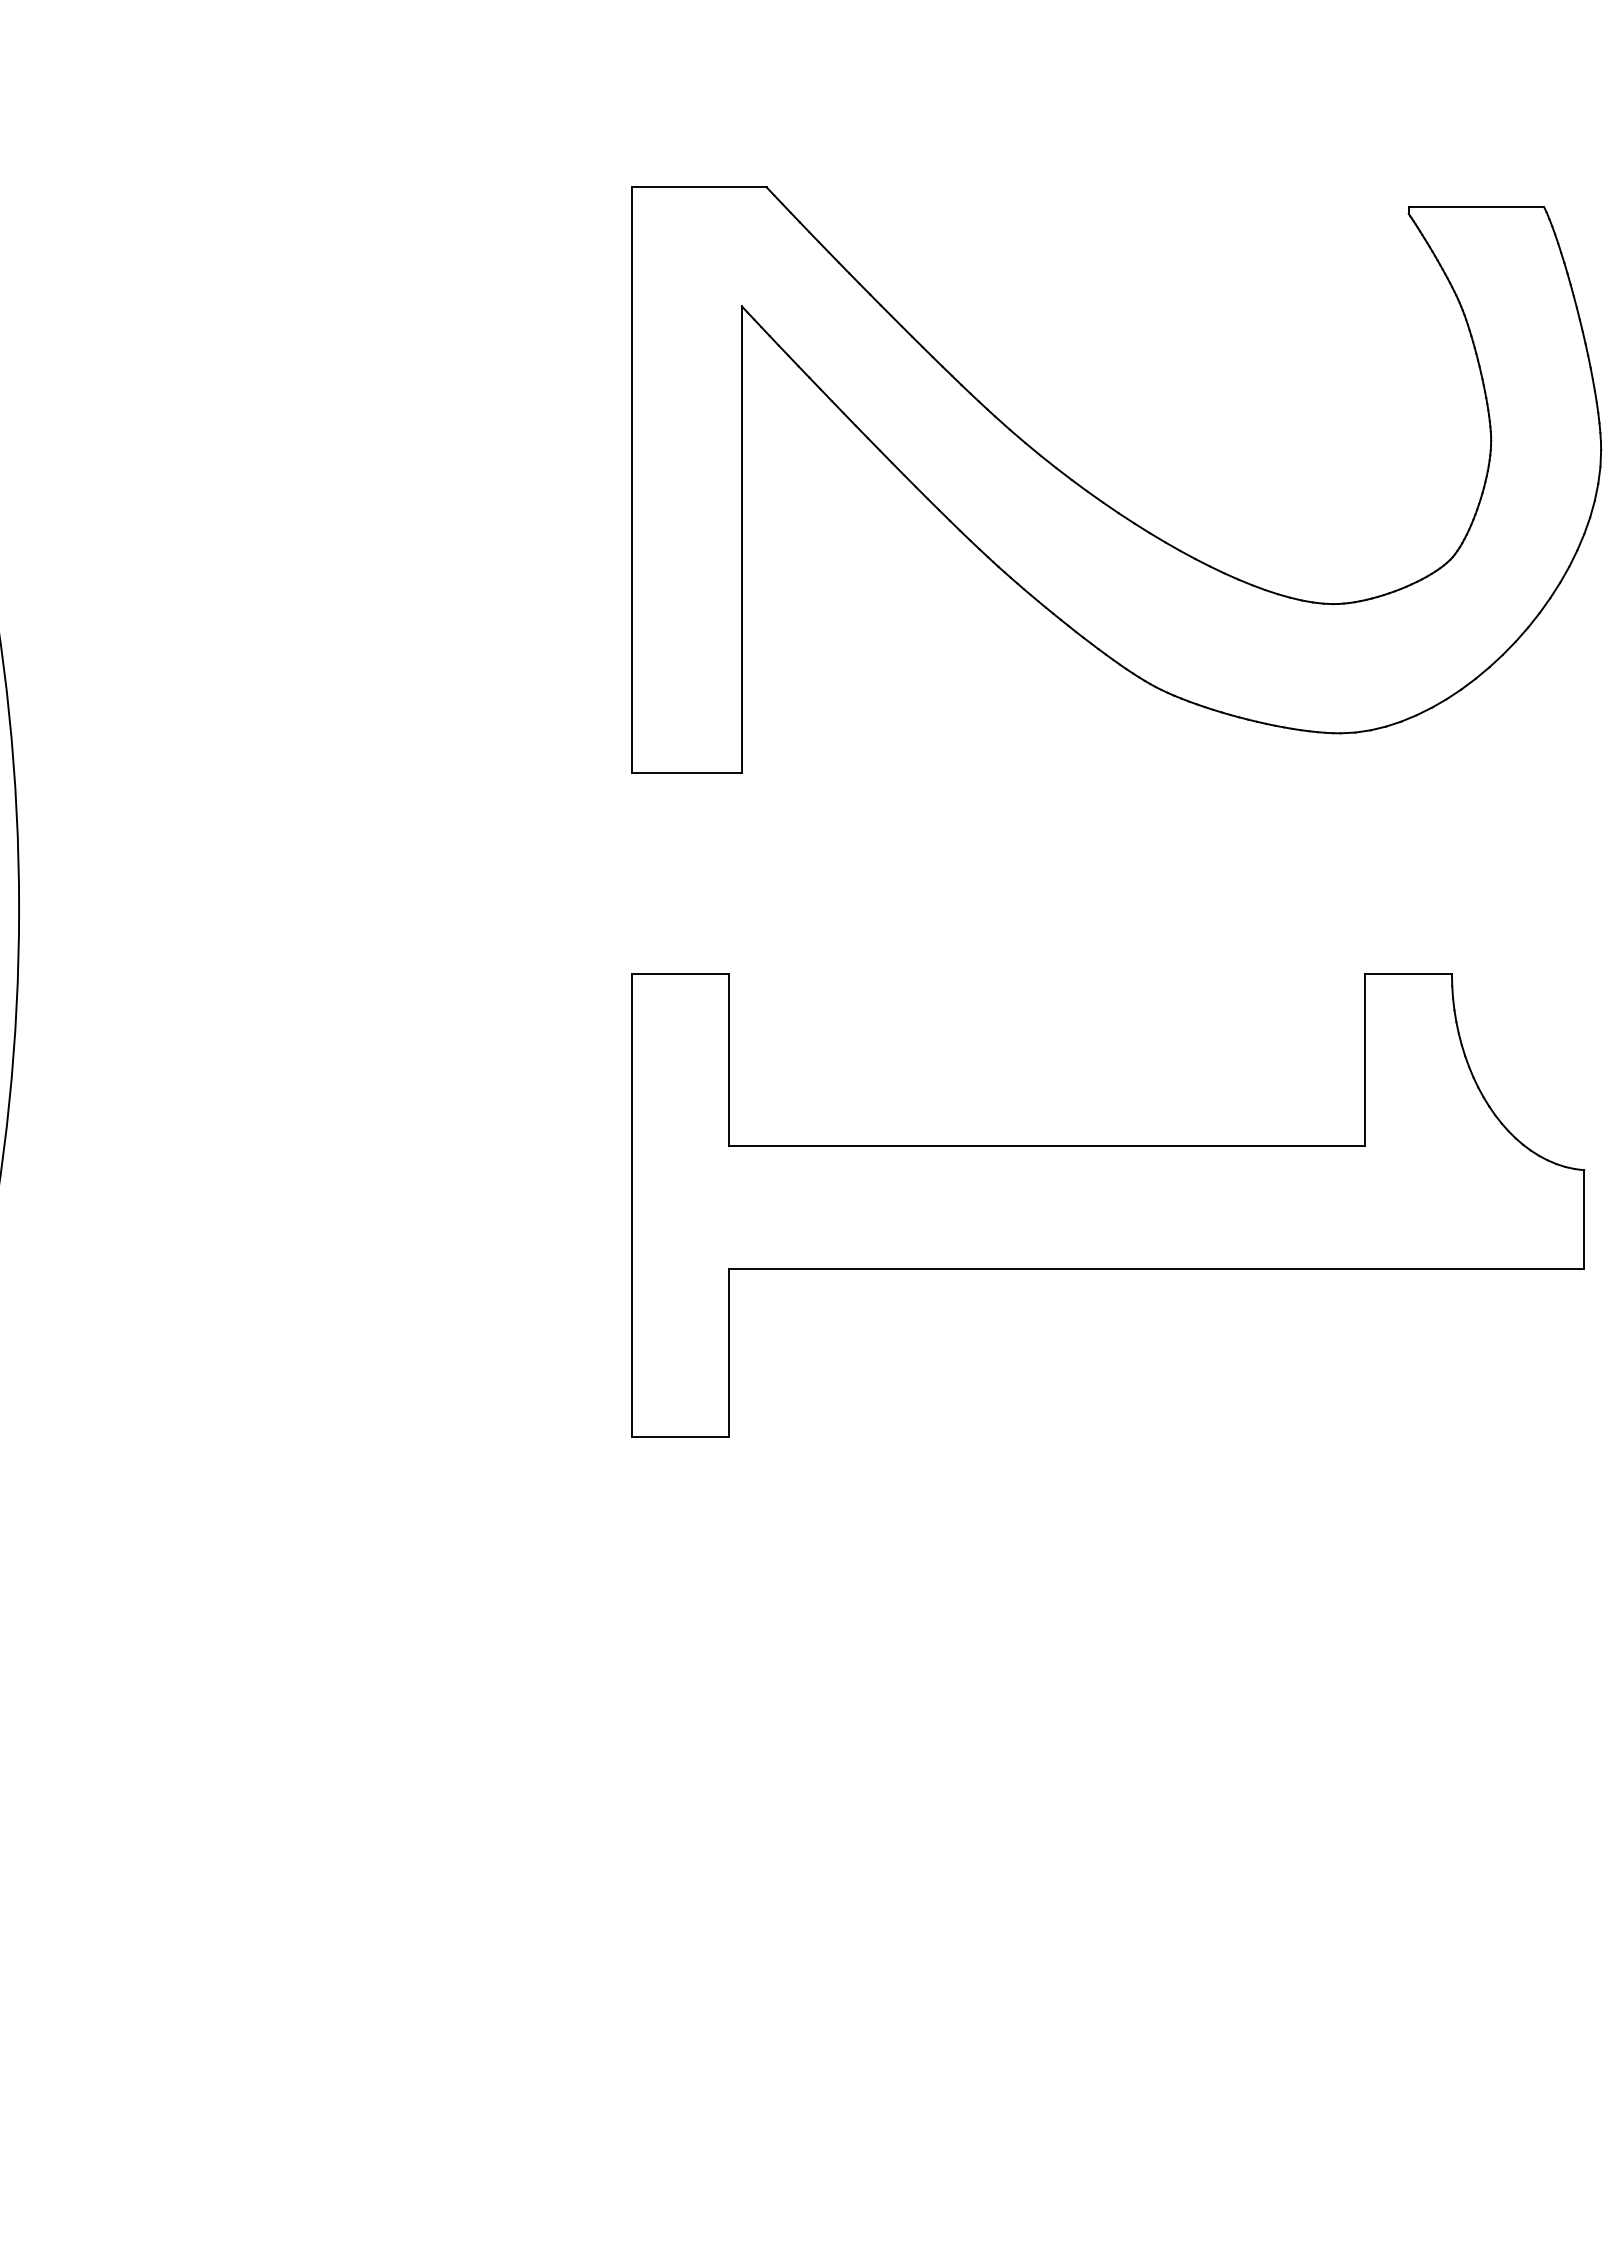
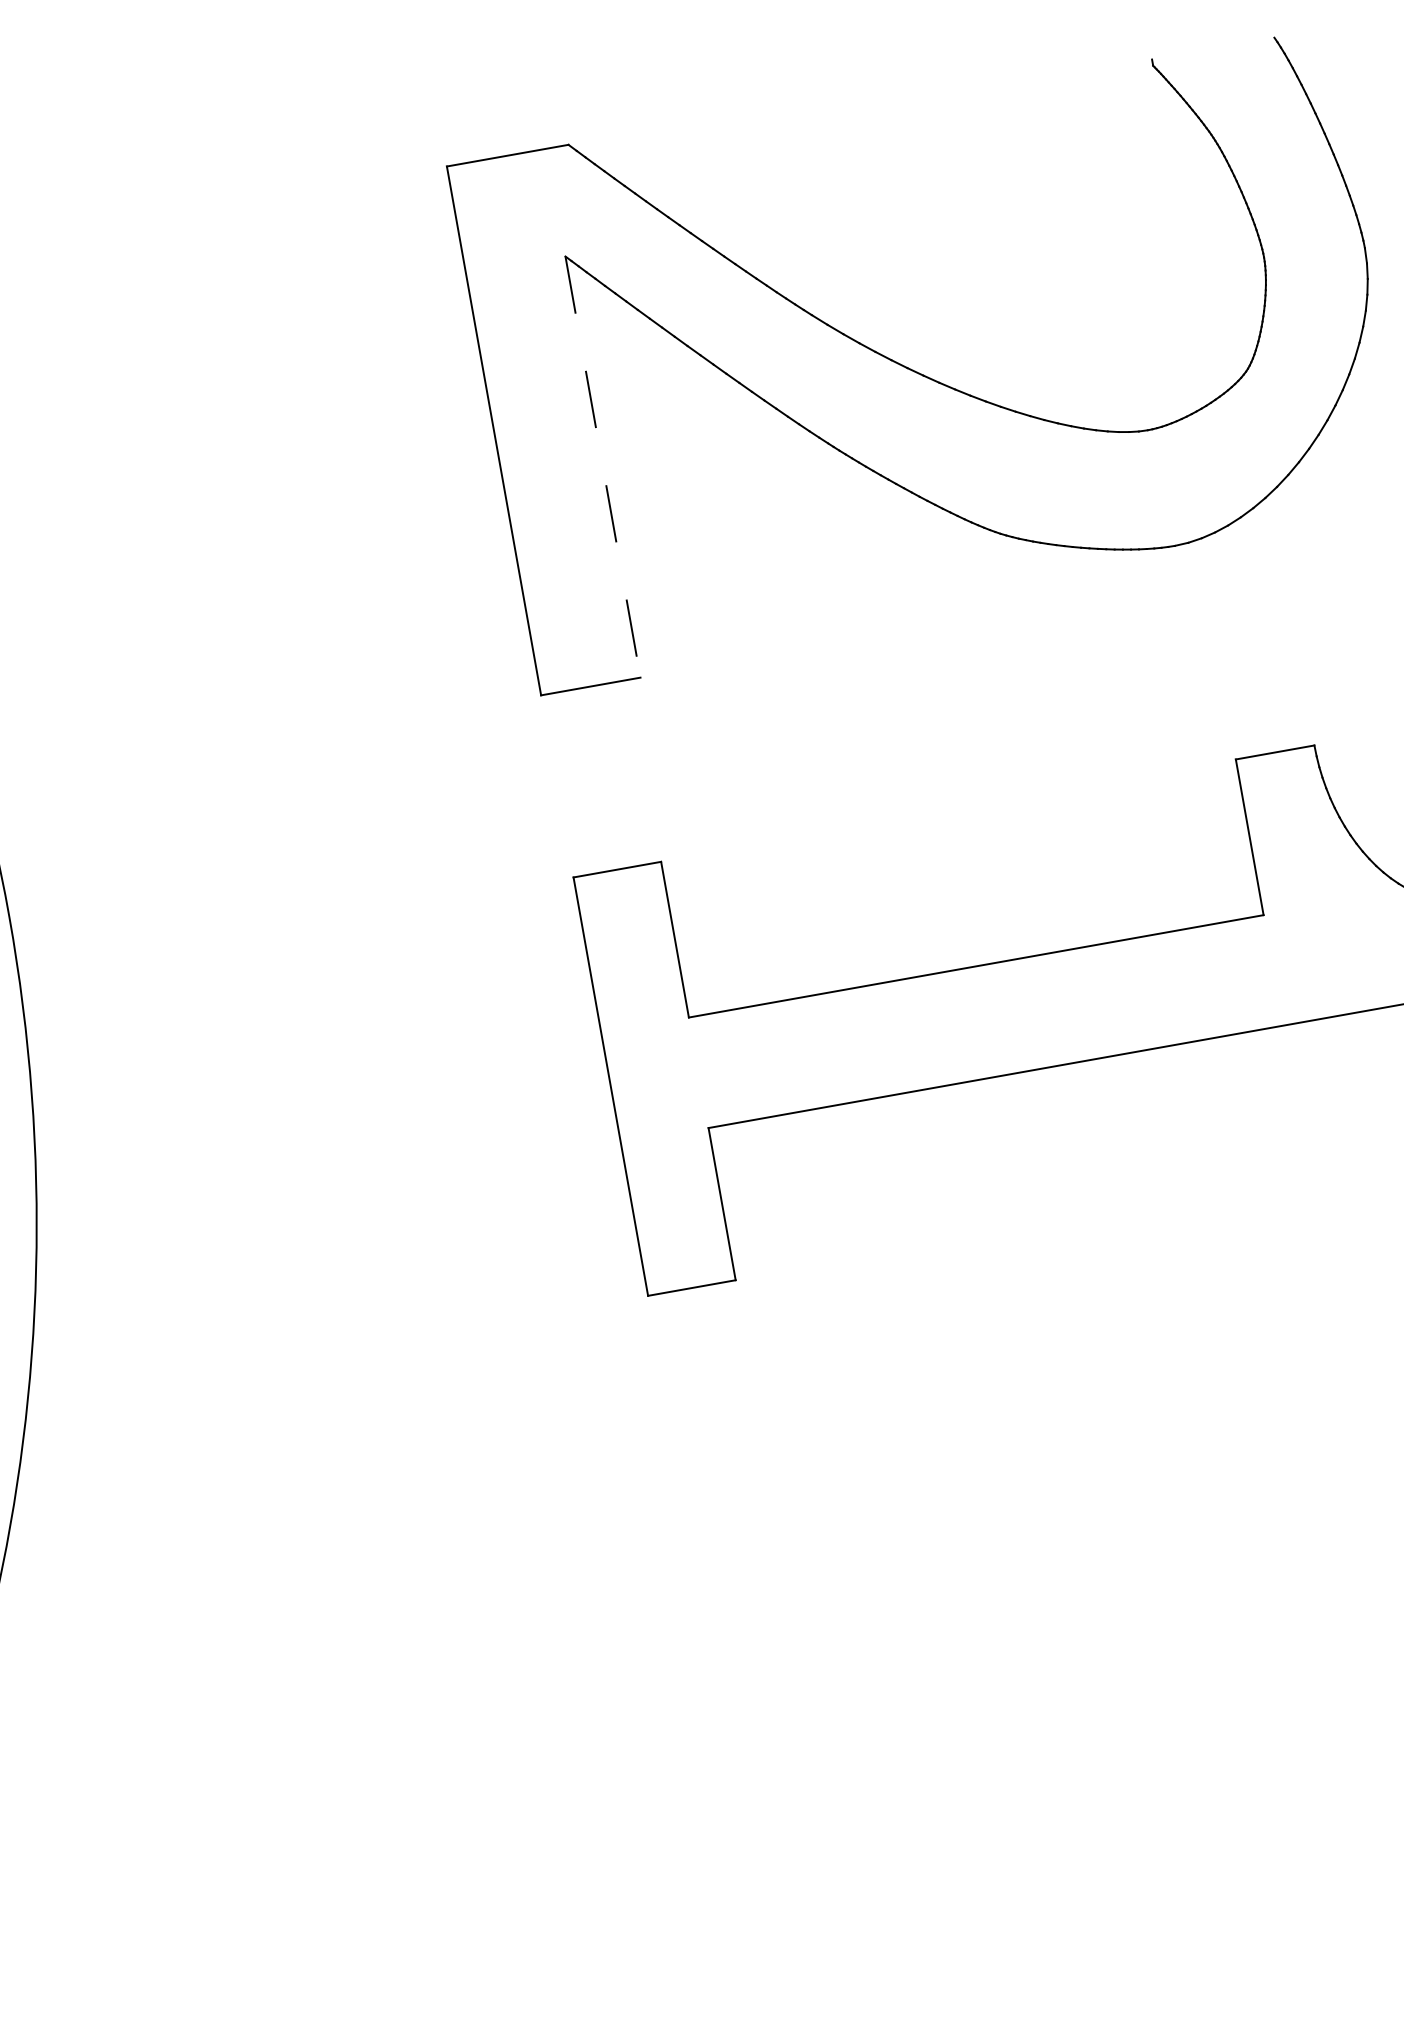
line: (1476, 207) -> (1213, 48), removed
line: (741, 540) -> (602, 468), solid -> dashed

